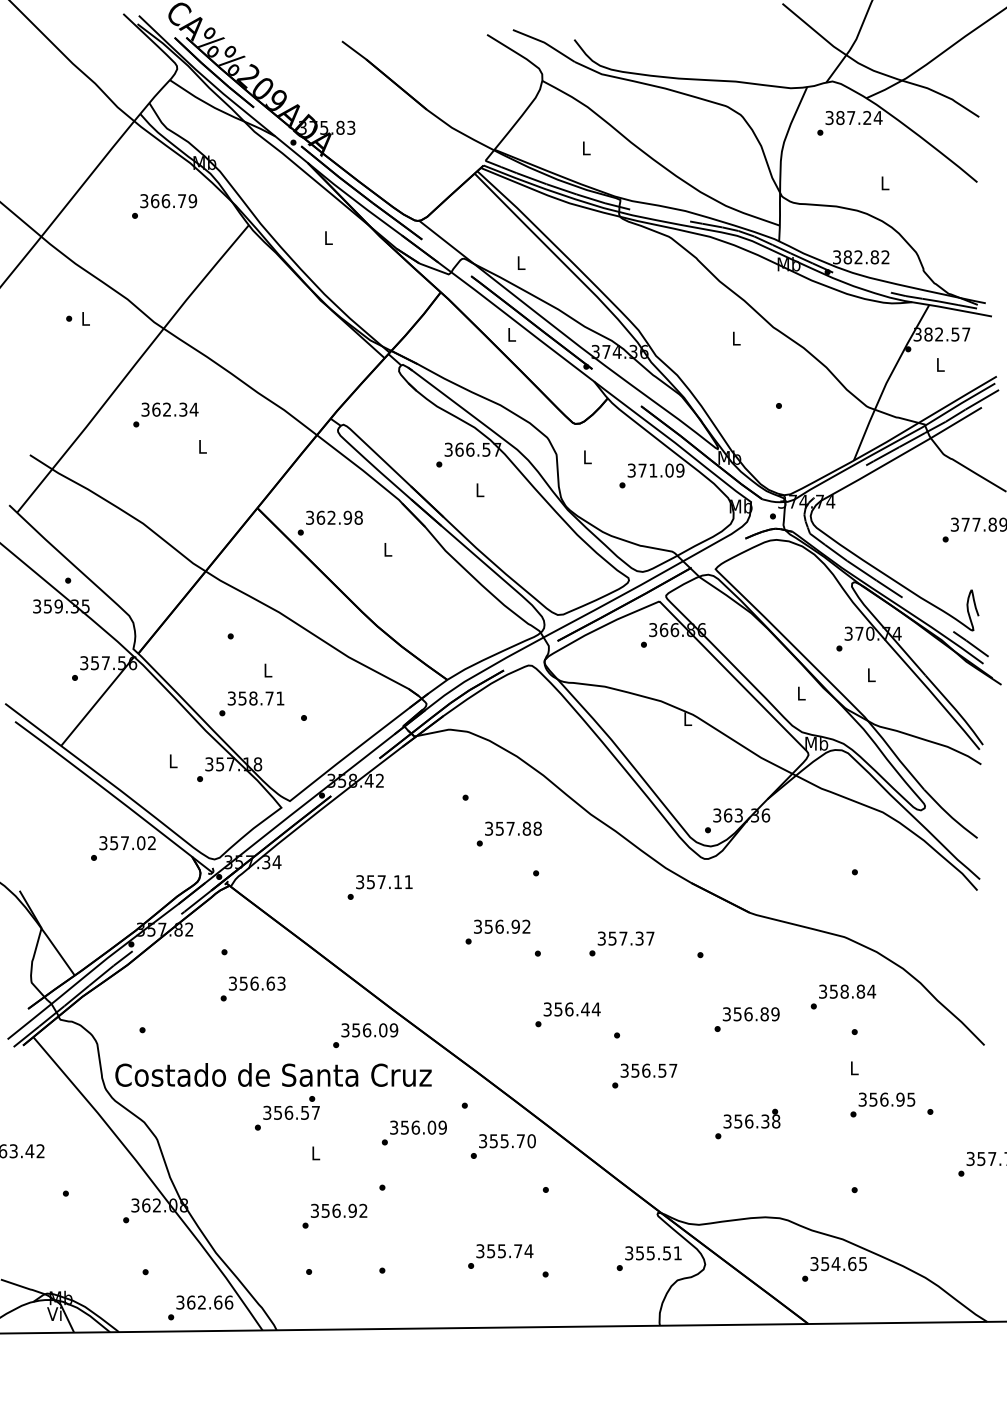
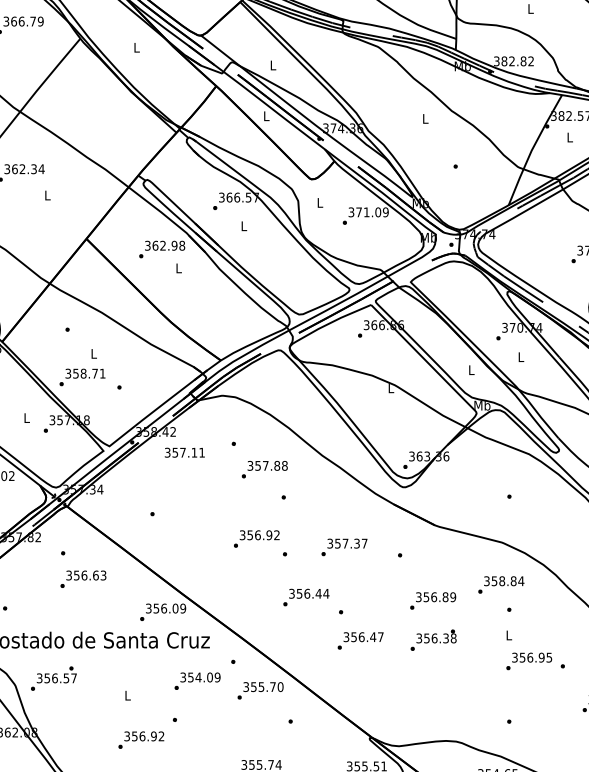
text: (329, 522) -> (161, 249), moved
text: (384, 882) -> (184, 452), moved
text: (662, 1070) -> (373, 637), 356.57 -> 356.47
text: (286, 1113) -> (53, 678), moved
text: (747, 1123) -> (433, 639), moved
text: (415, 1127) -> (198, 677), 356.09 -> 354.09

